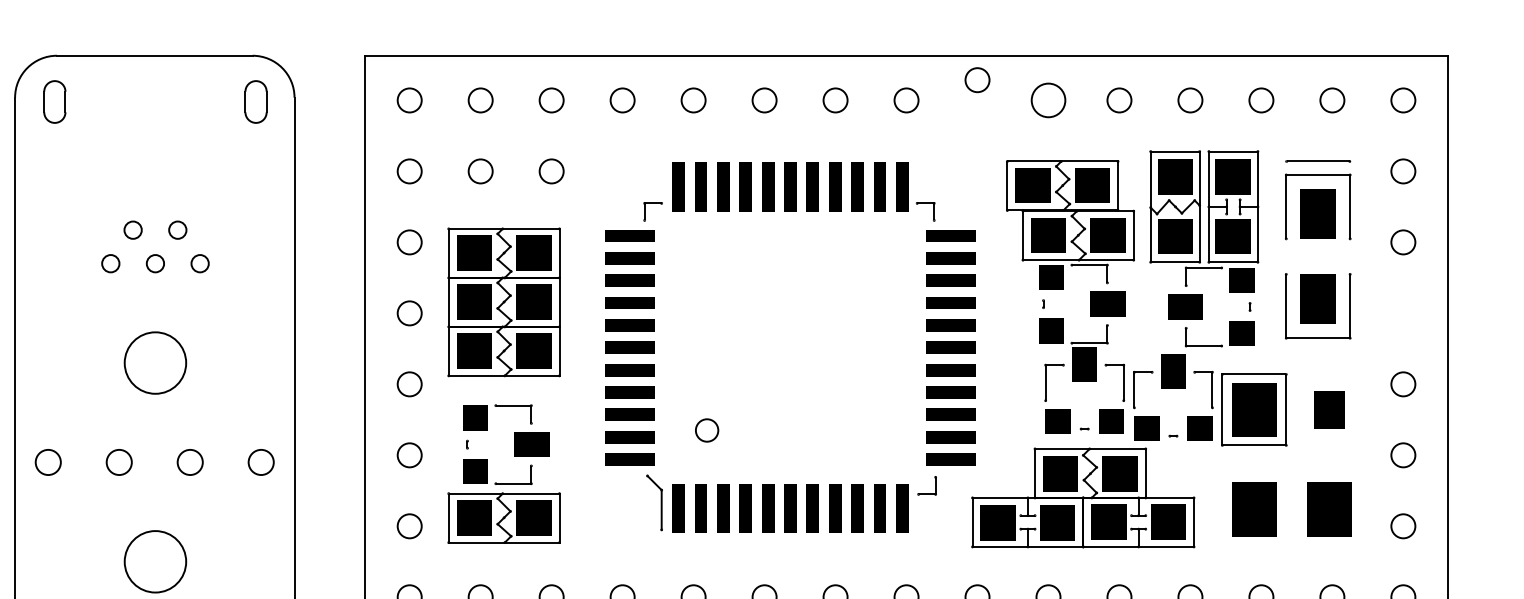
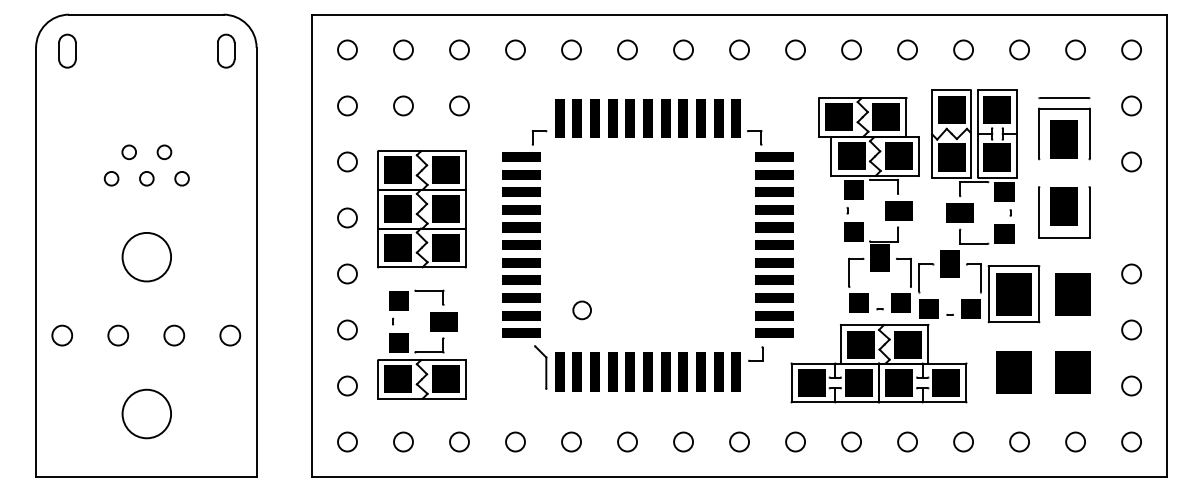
circle: (977, 79) -> (795, 49), moved
circle: (1048, 99) -> (851, 49), size x0.71
part: (1328, 410) -> (1072, 294), size x1.43

